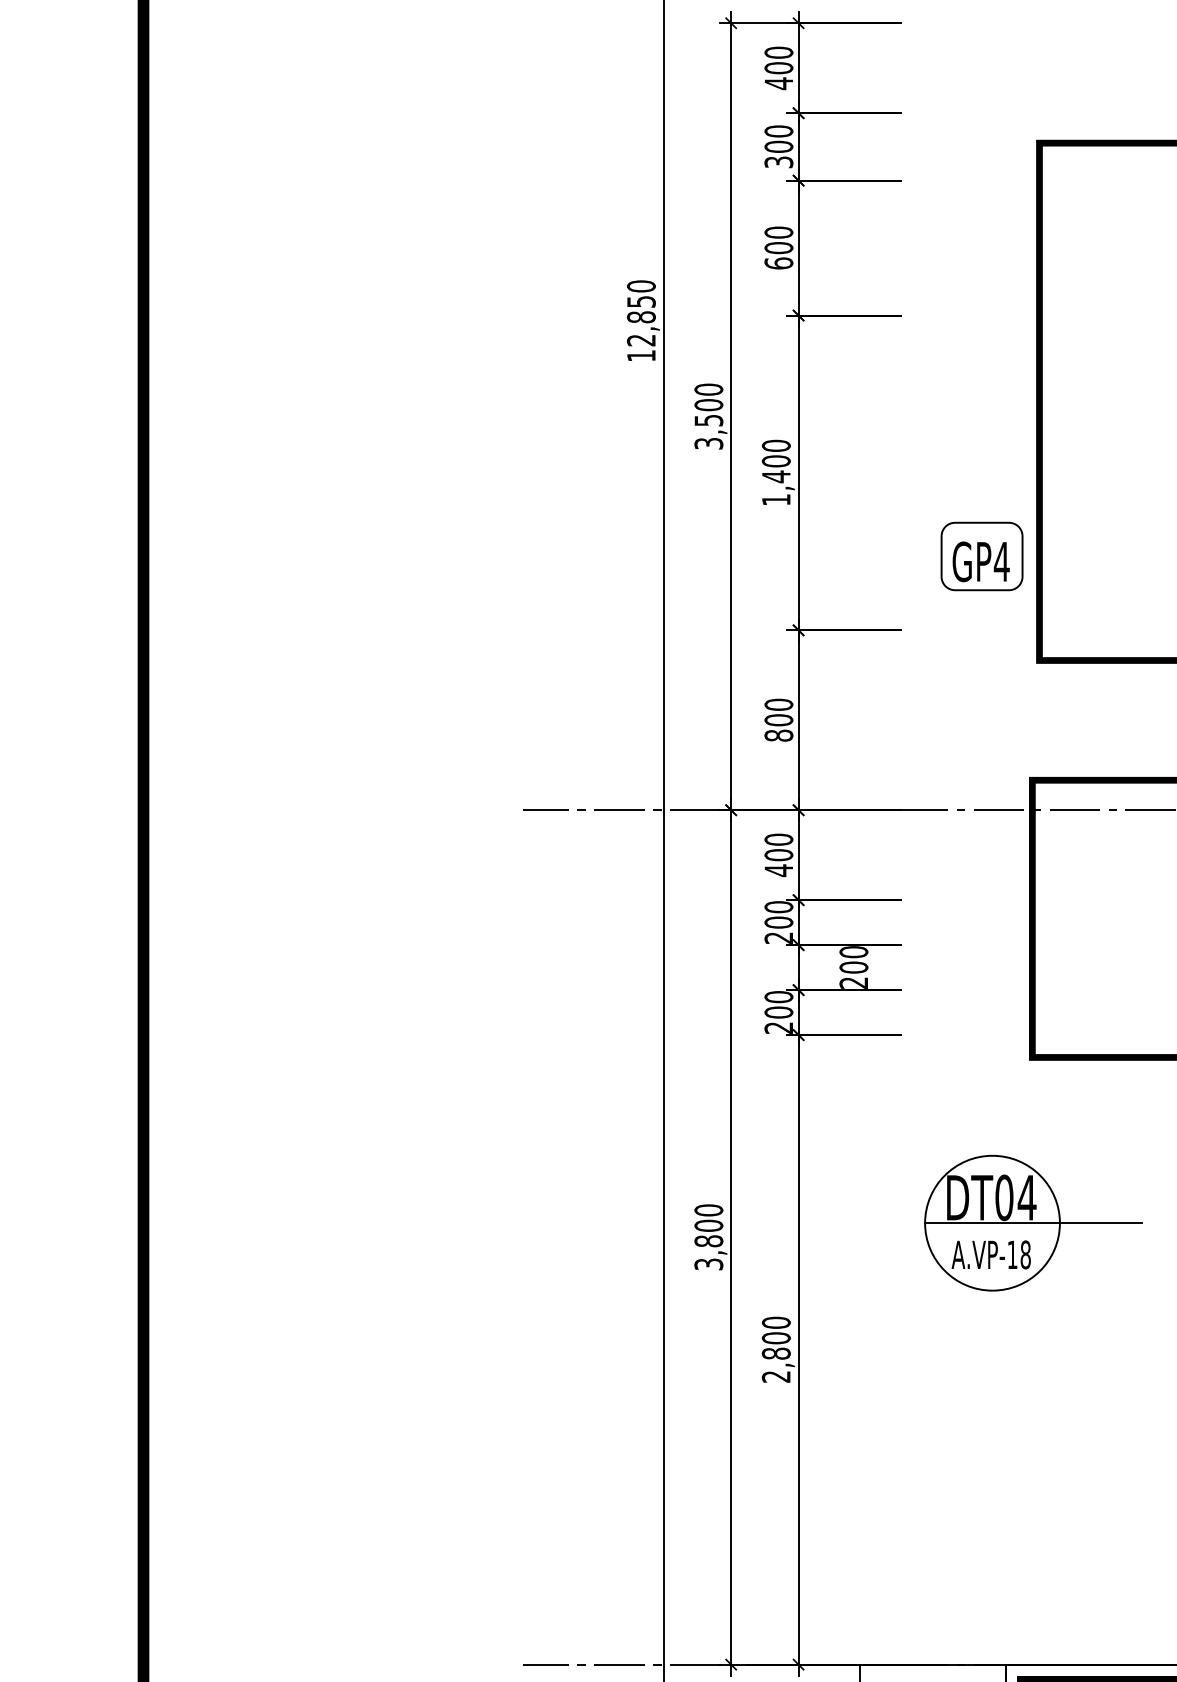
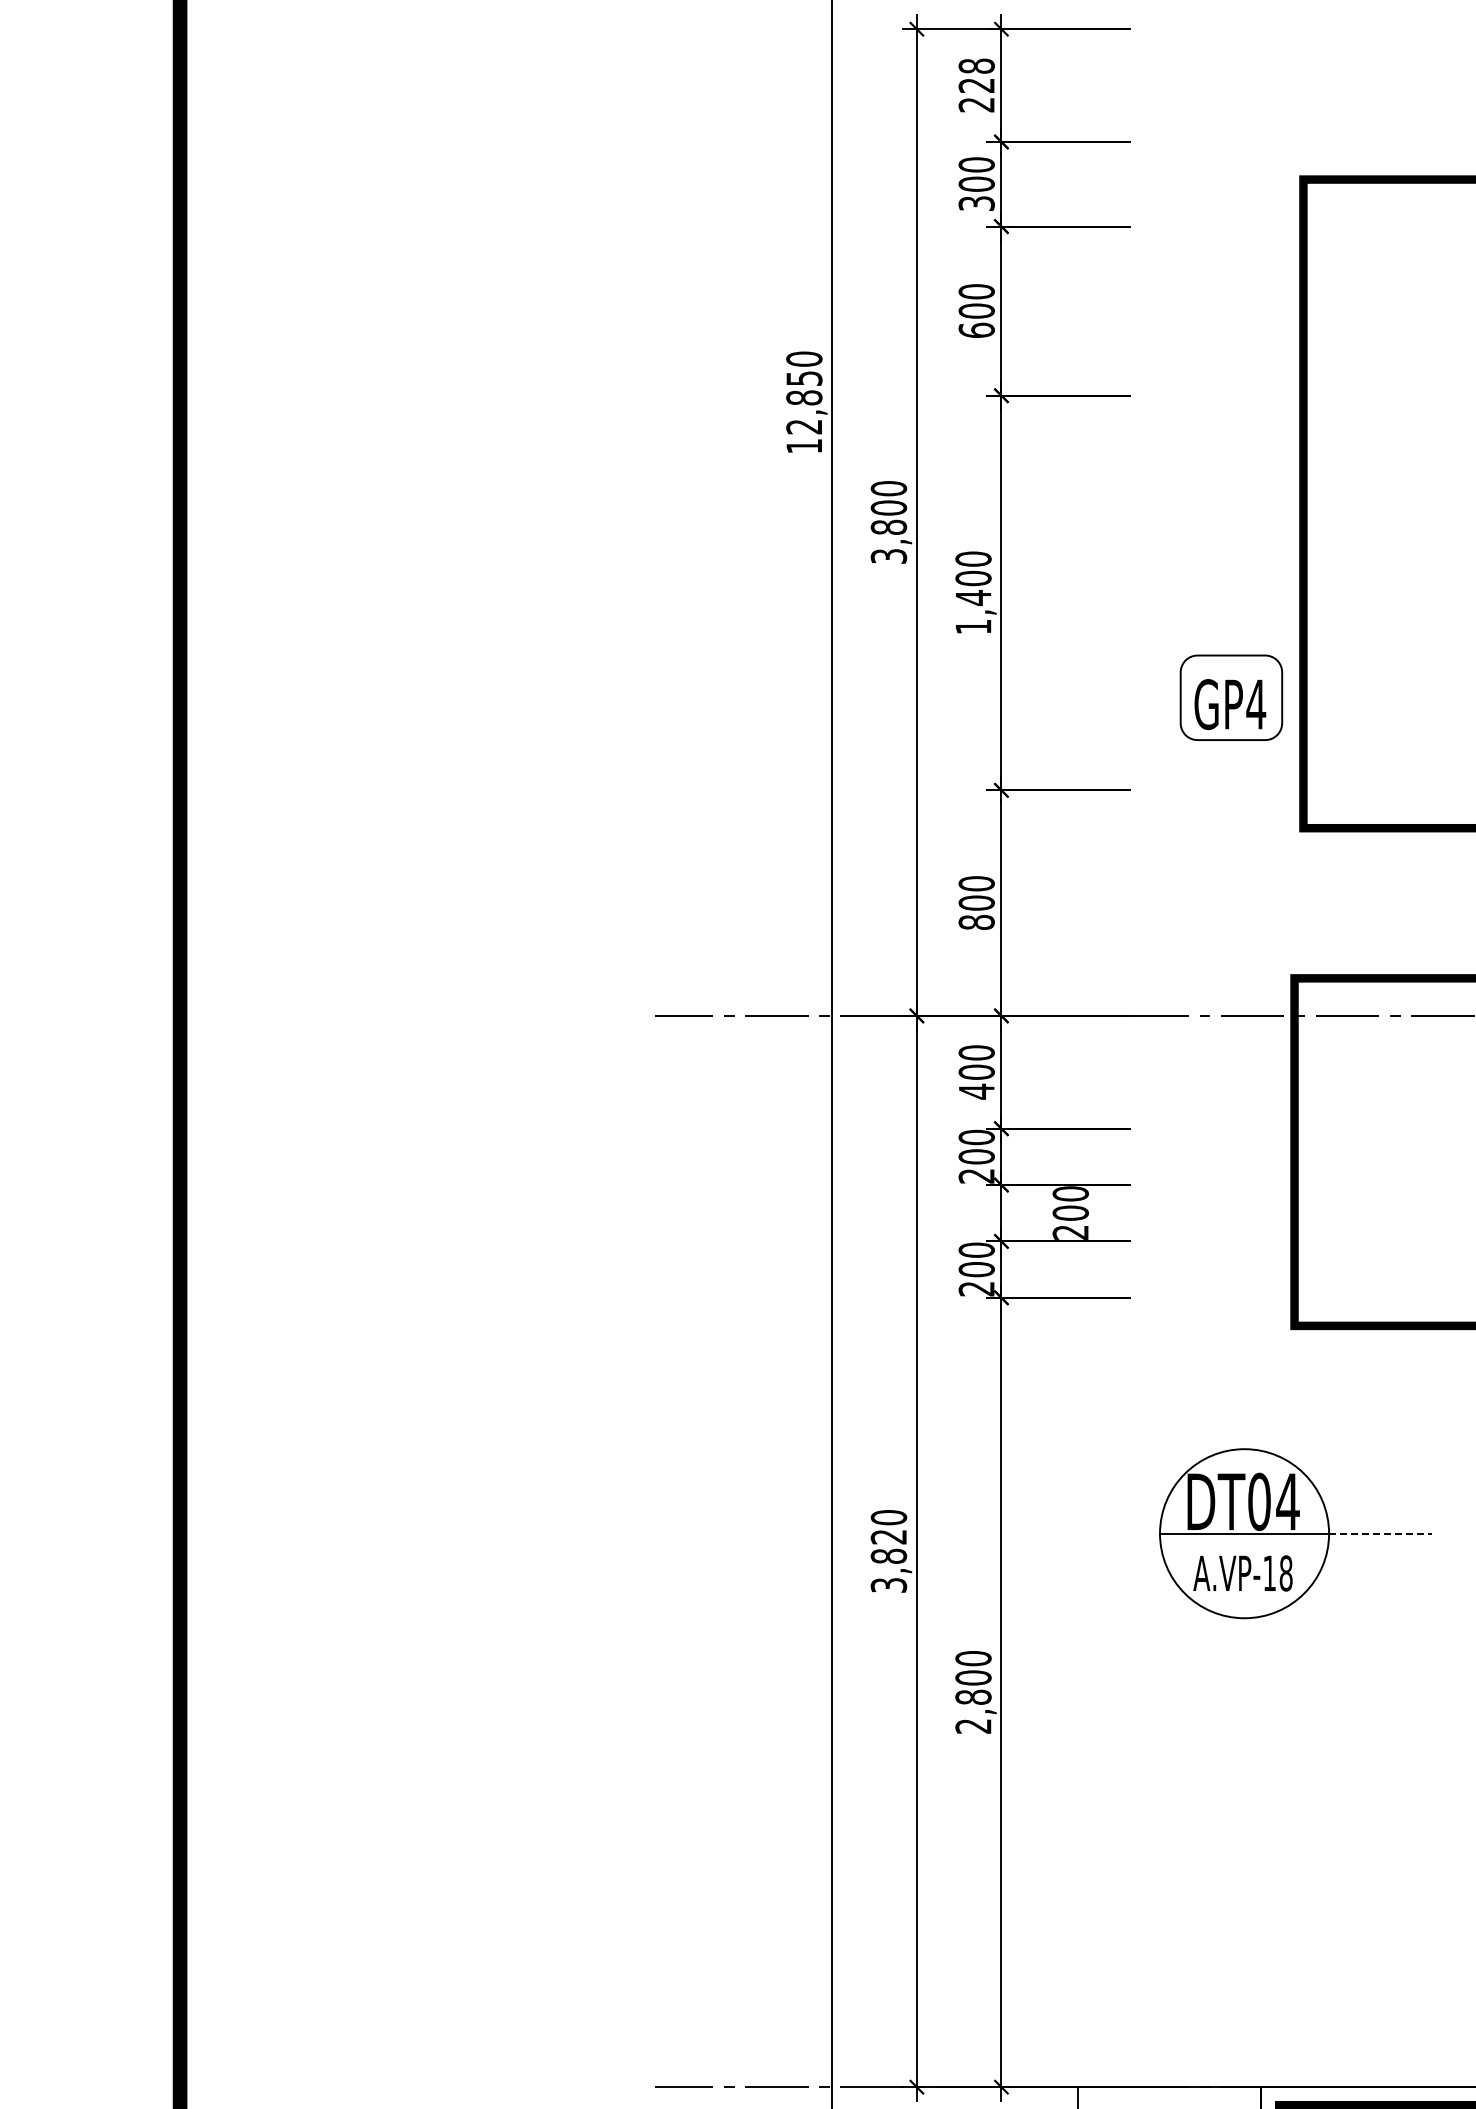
text: (778, 68) -> (976, 85), 400 -> 228
text: (708, 419) -> (888, 526), 3,500 -> 3,800
line: (1100, 1223) -> (1380, 1533), solid -> dashed
text: (708, 1225) -> (888, 1536), 3,800 -> 3,820

